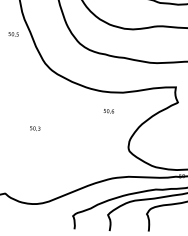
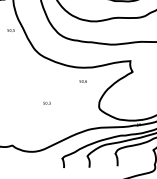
text: (34, 127) -> (46, 102), moved

